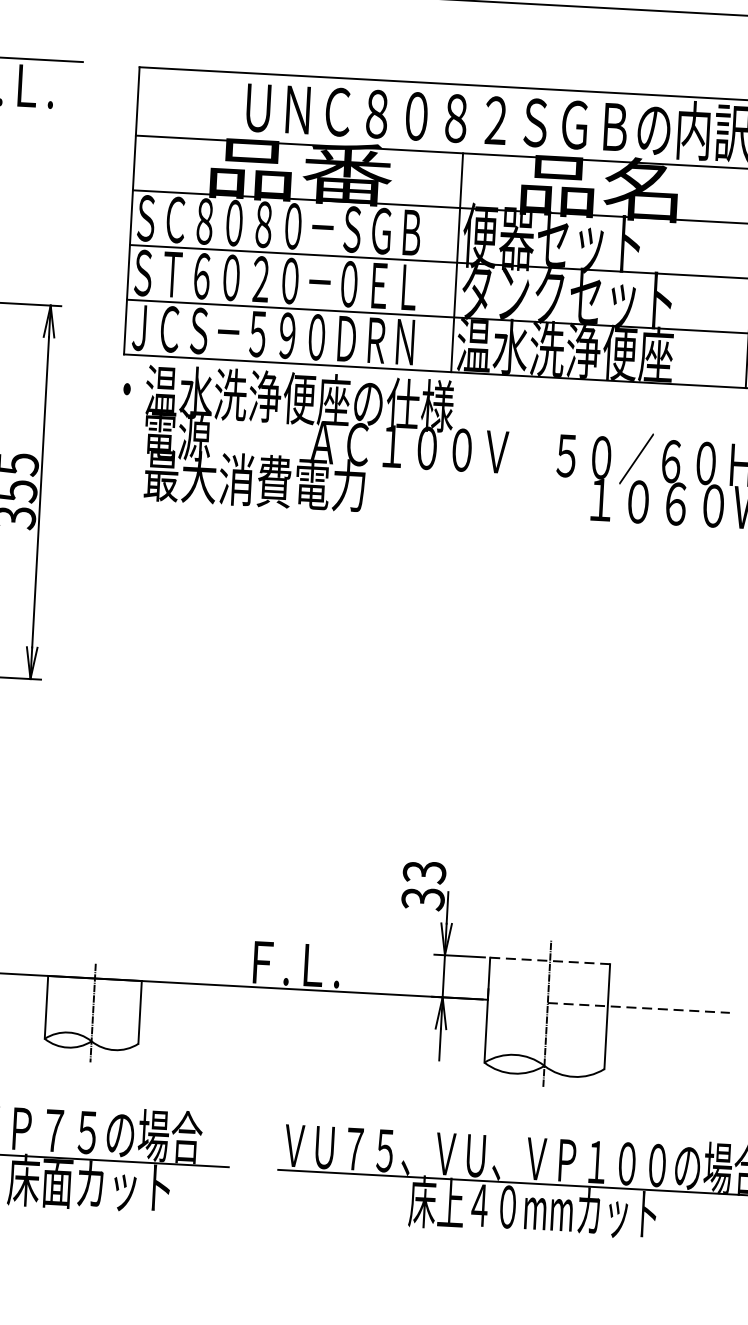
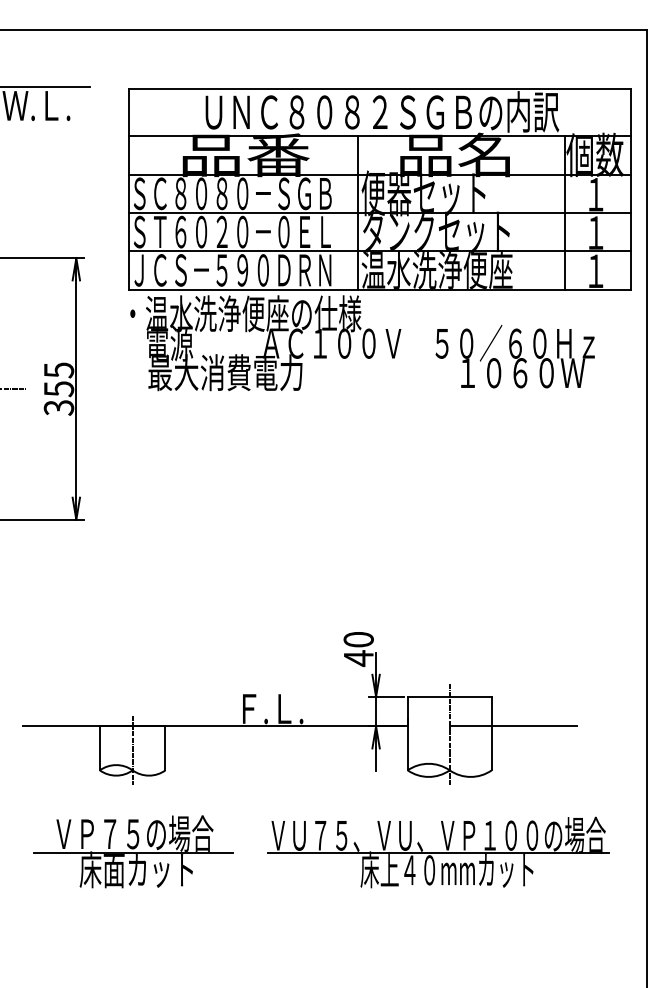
text: (423, 886) -> (358, 649), 33 -> 40
line: (549, 960) -> (449, 696), dashed -> solid
line: (638, 1008) -> (513, 726), dashed -> solid

